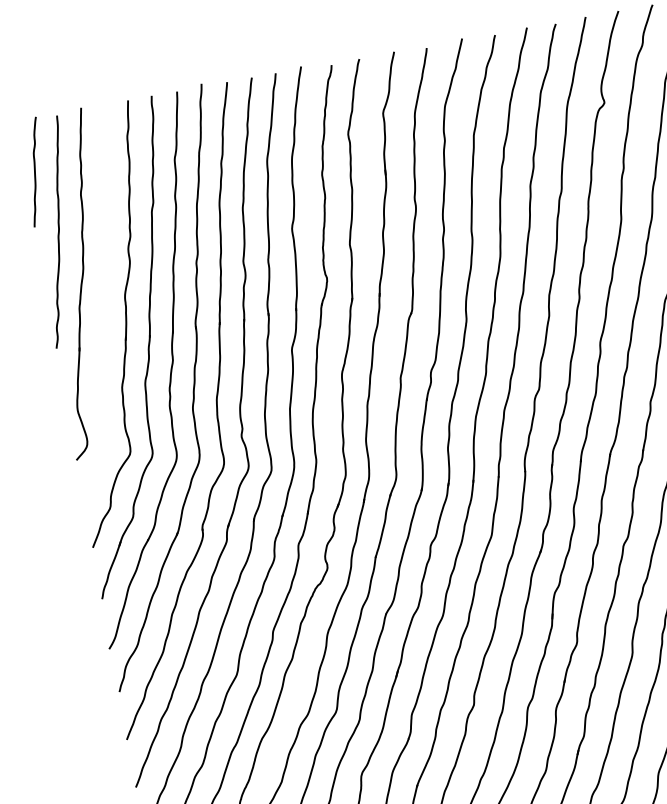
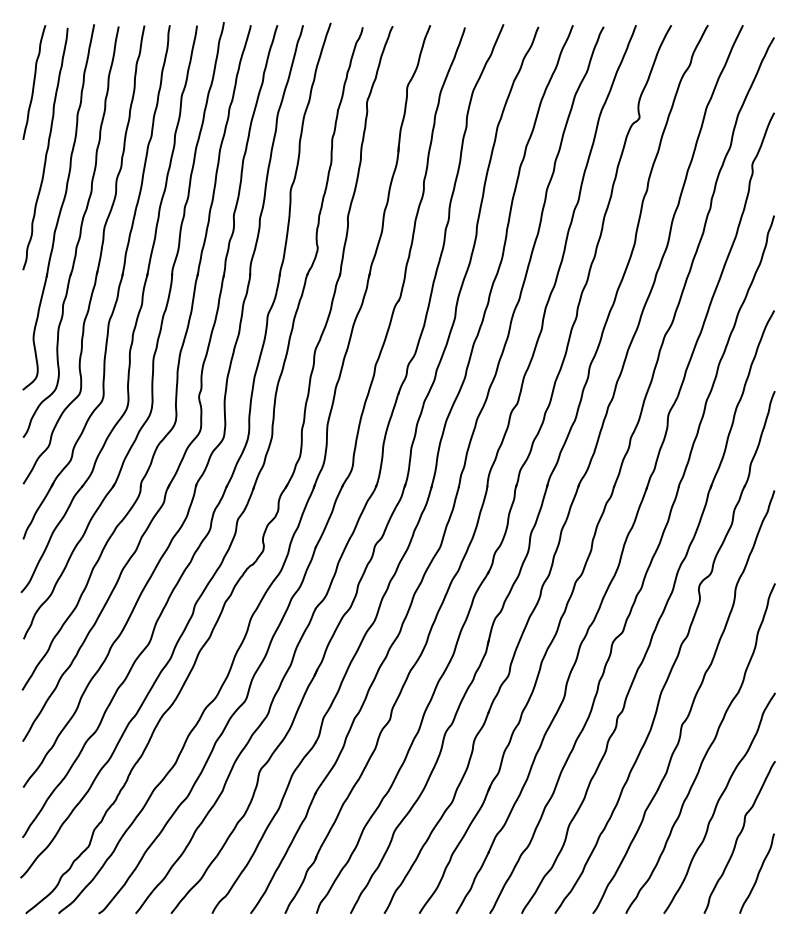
part: (102, 303) -> (79, 231), added

